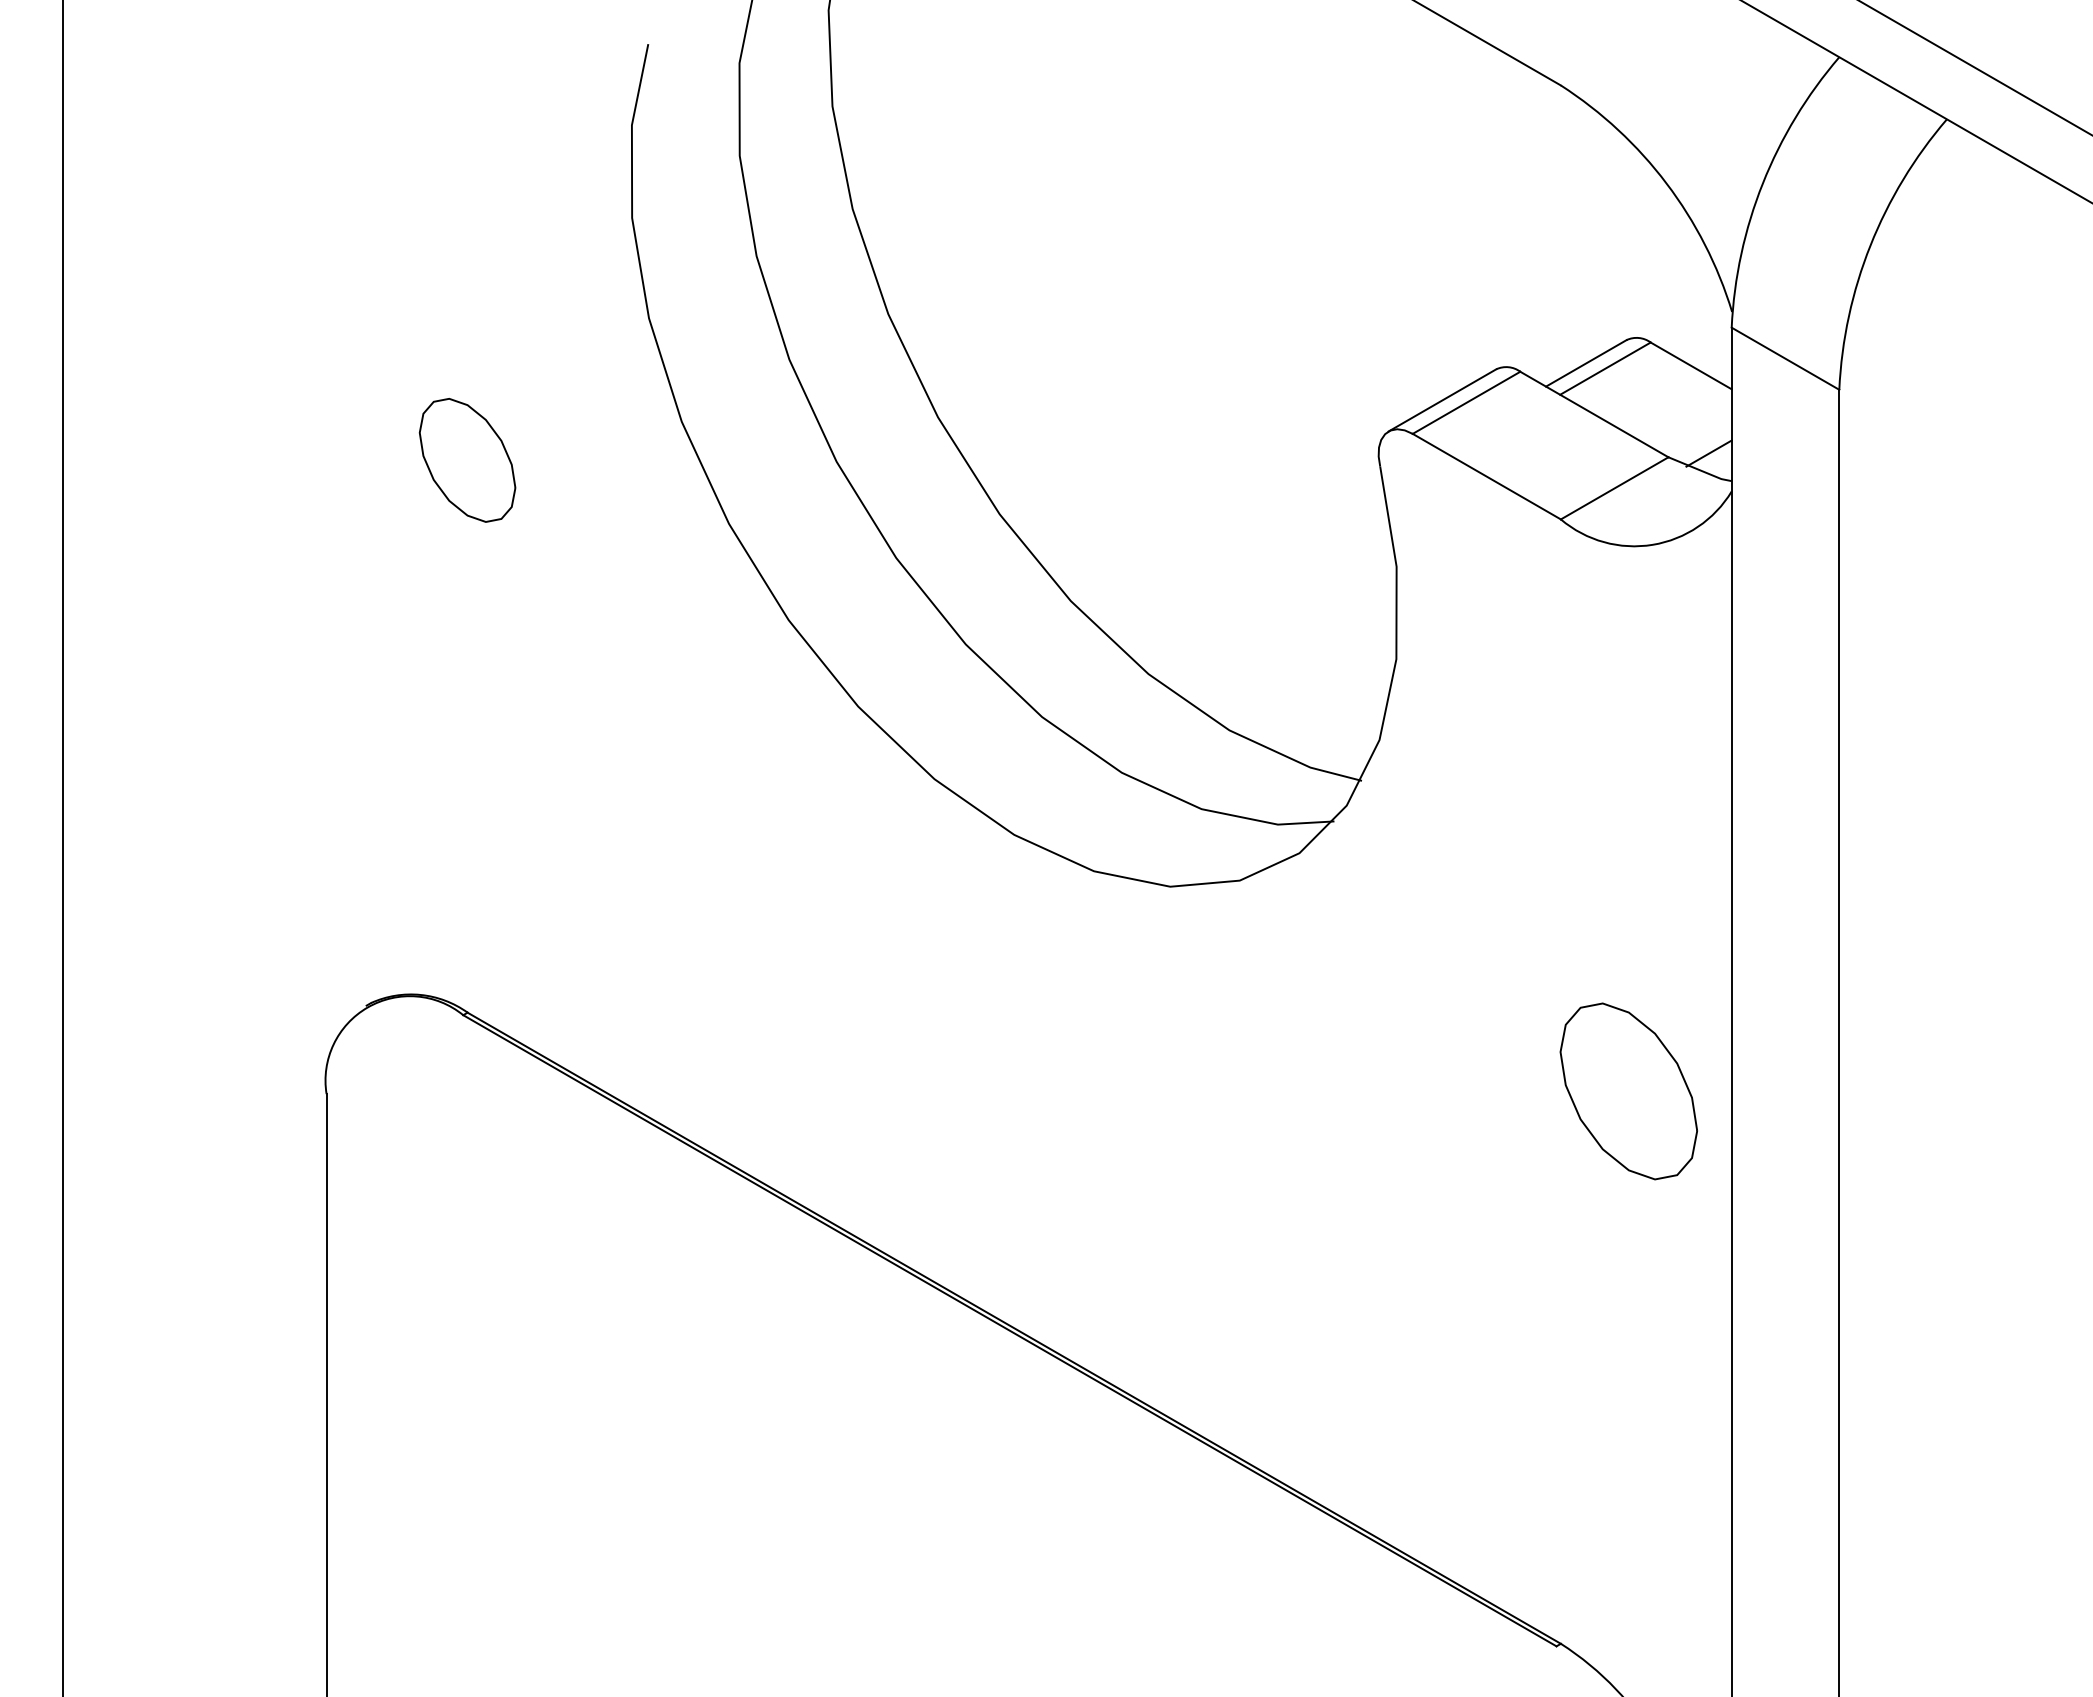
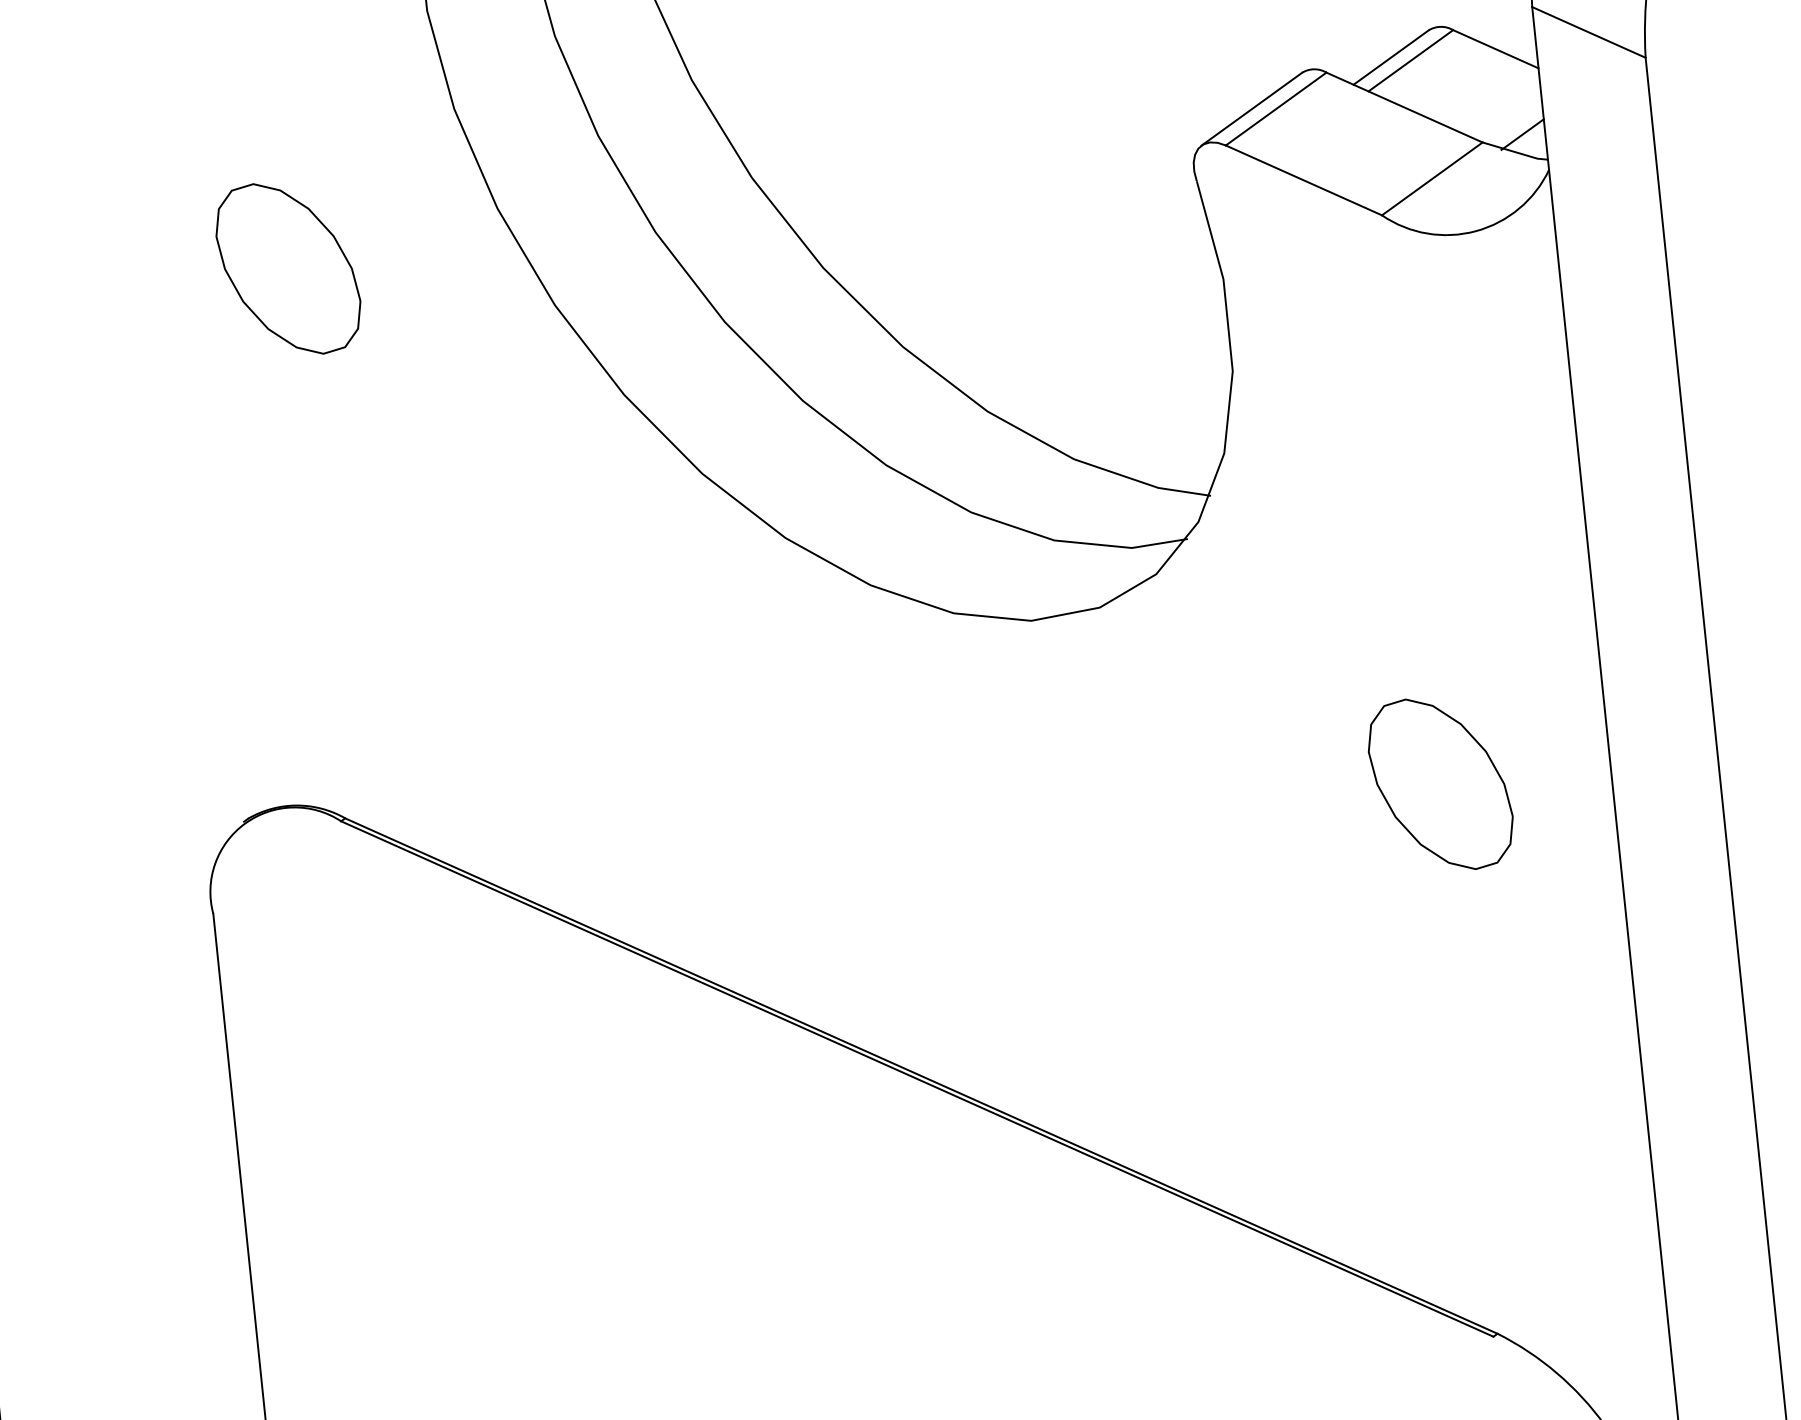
part: (467, 460) -> (288, 269), size x1.43
part: (1628, 1091) -> (1440, 784), moved

